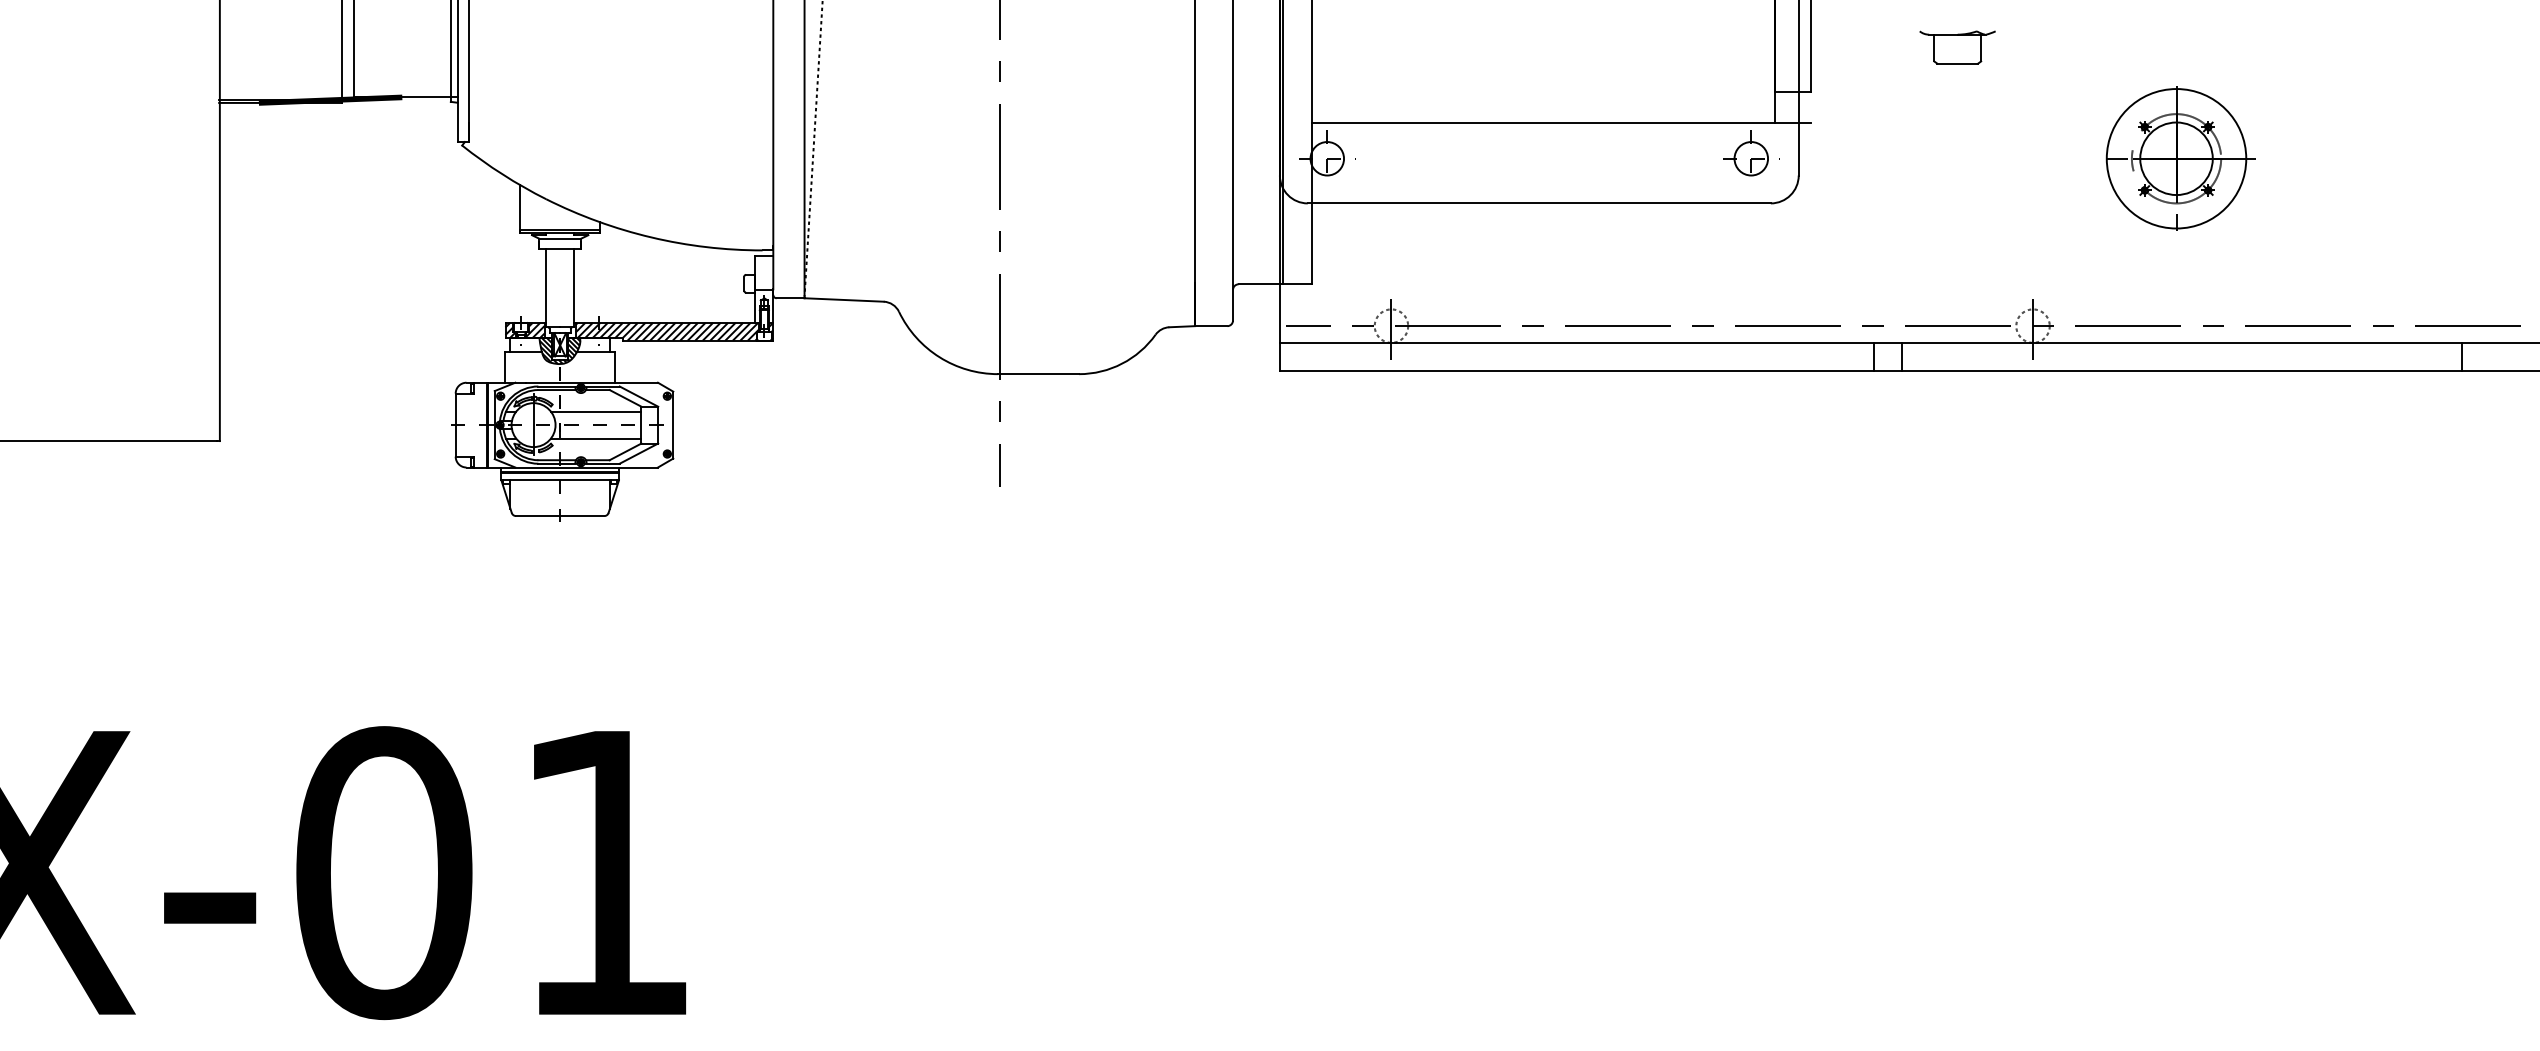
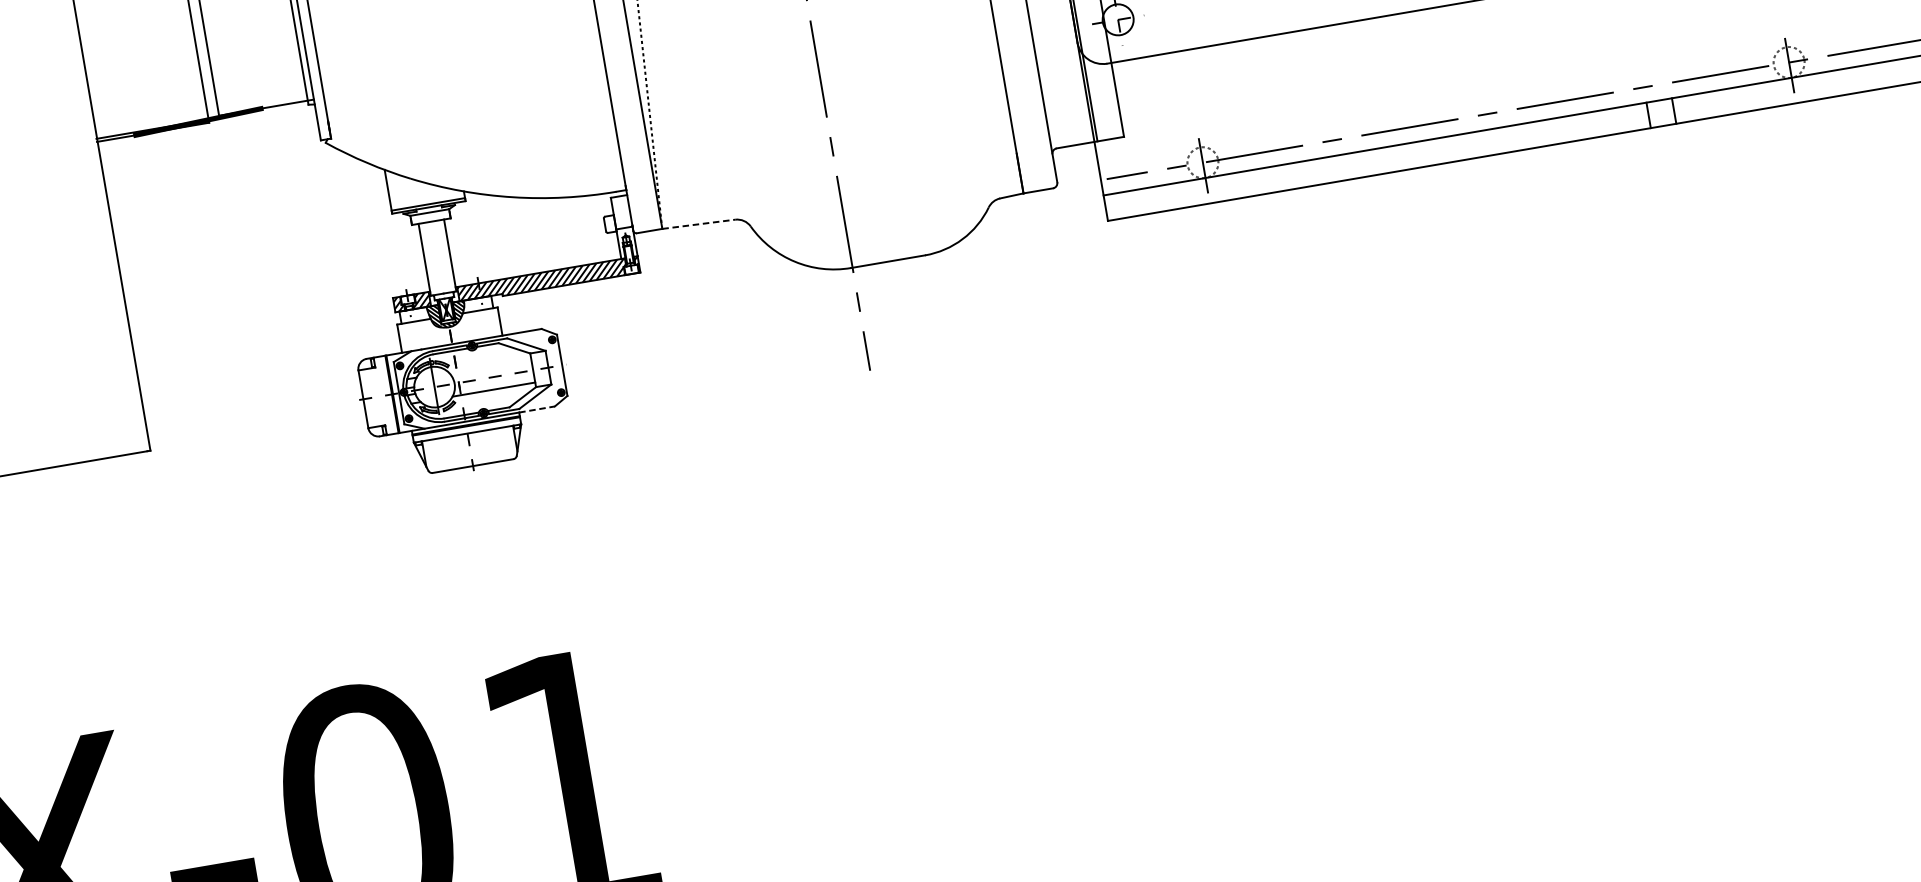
line: (844, 299) -> (699, 223), solid -> dashed
line: (596, 411) -> (489, 364), removed
line: (638, 467) -> (537, 409), solid -> dashed

